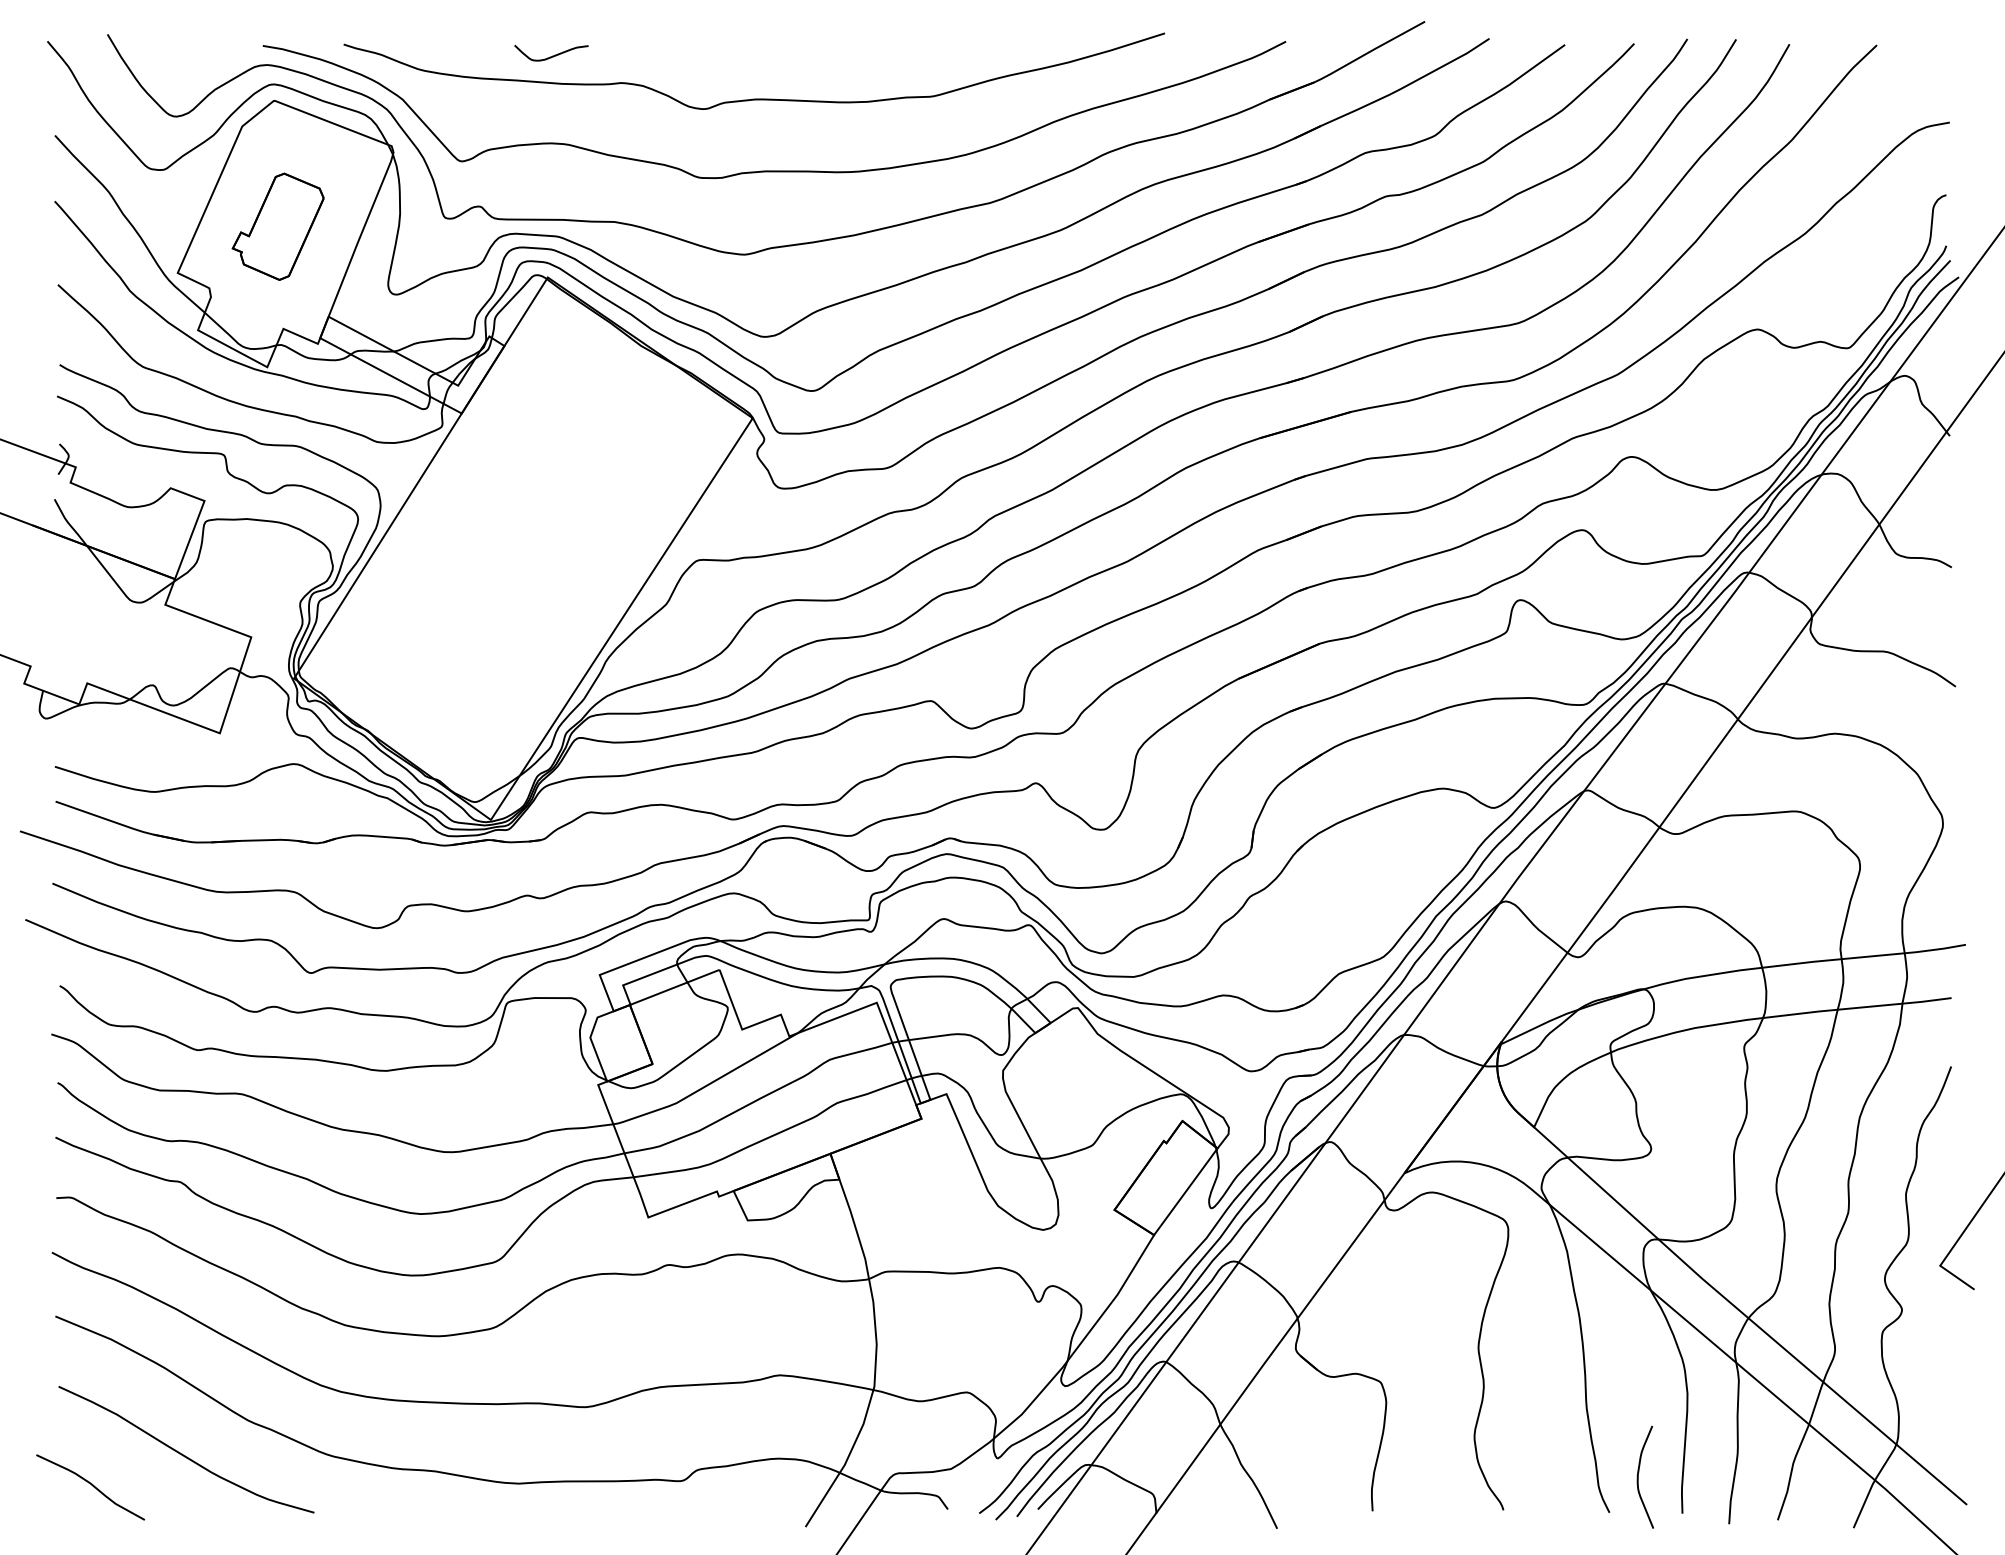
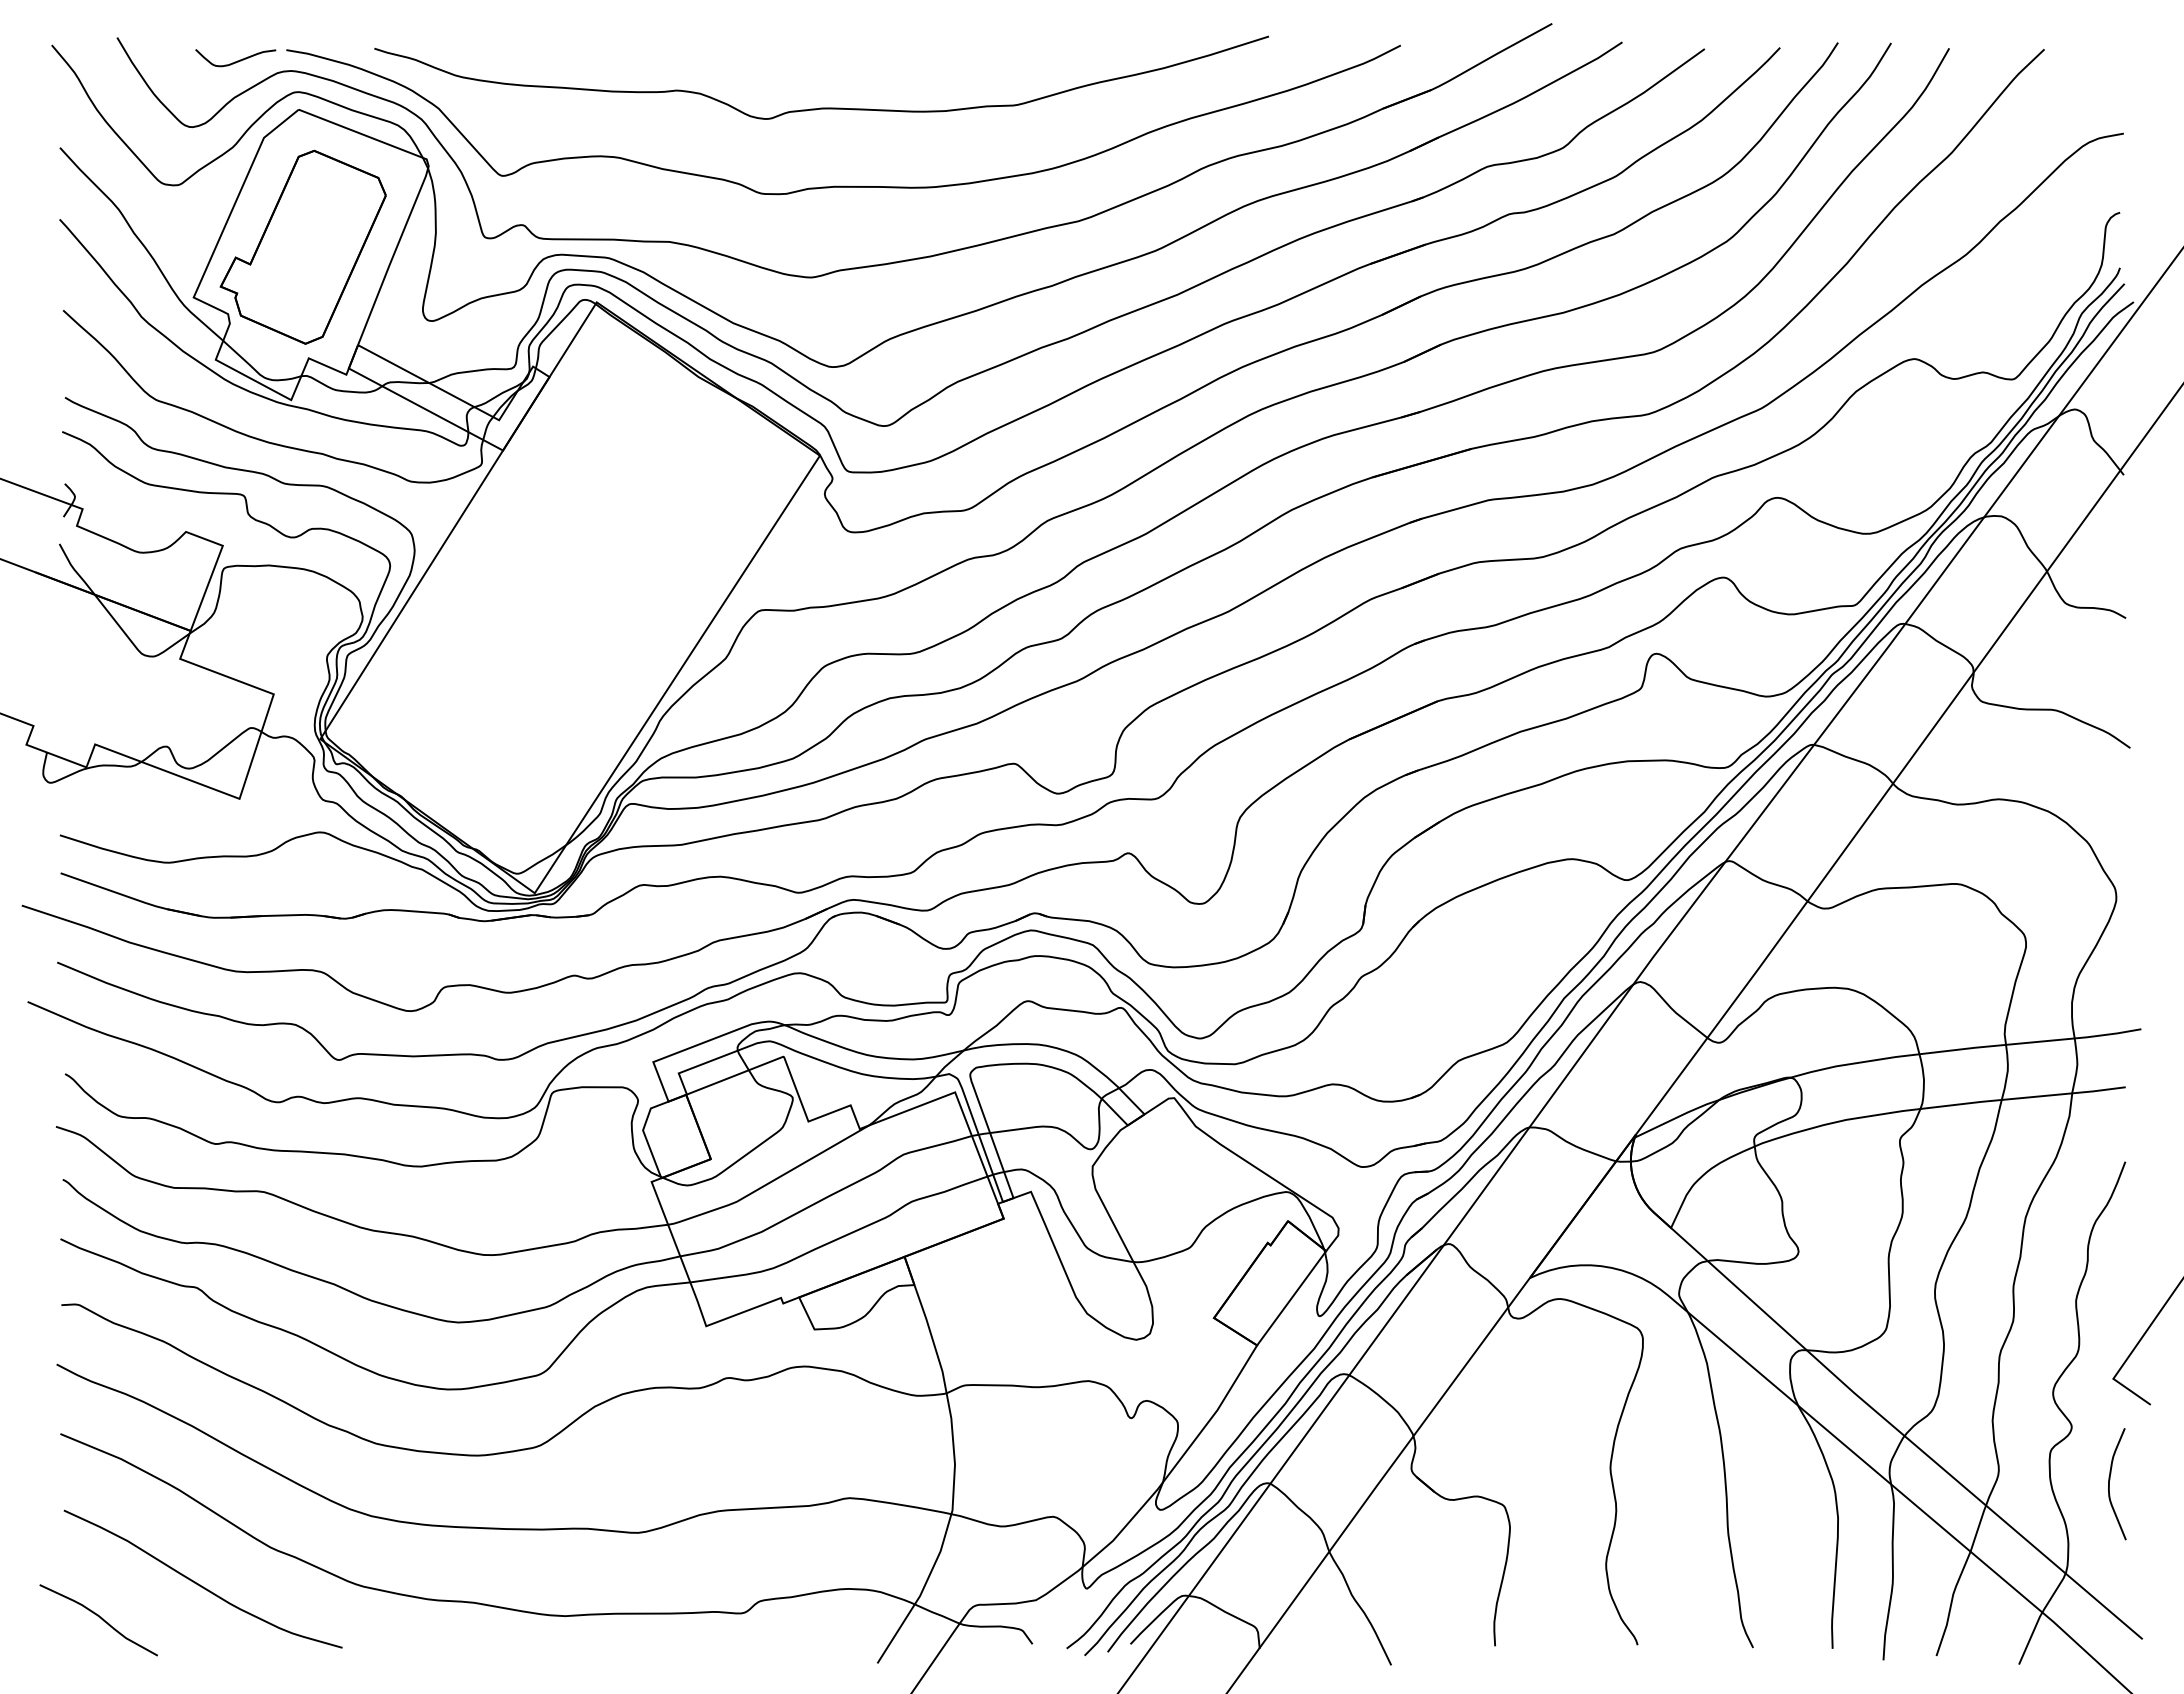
curve: (553, 55) -> (237, 60), moved
part: (277, 226) -> (302, 246), size x1.67
curve: (1638, 1477) -> (2109, 1484), moved

